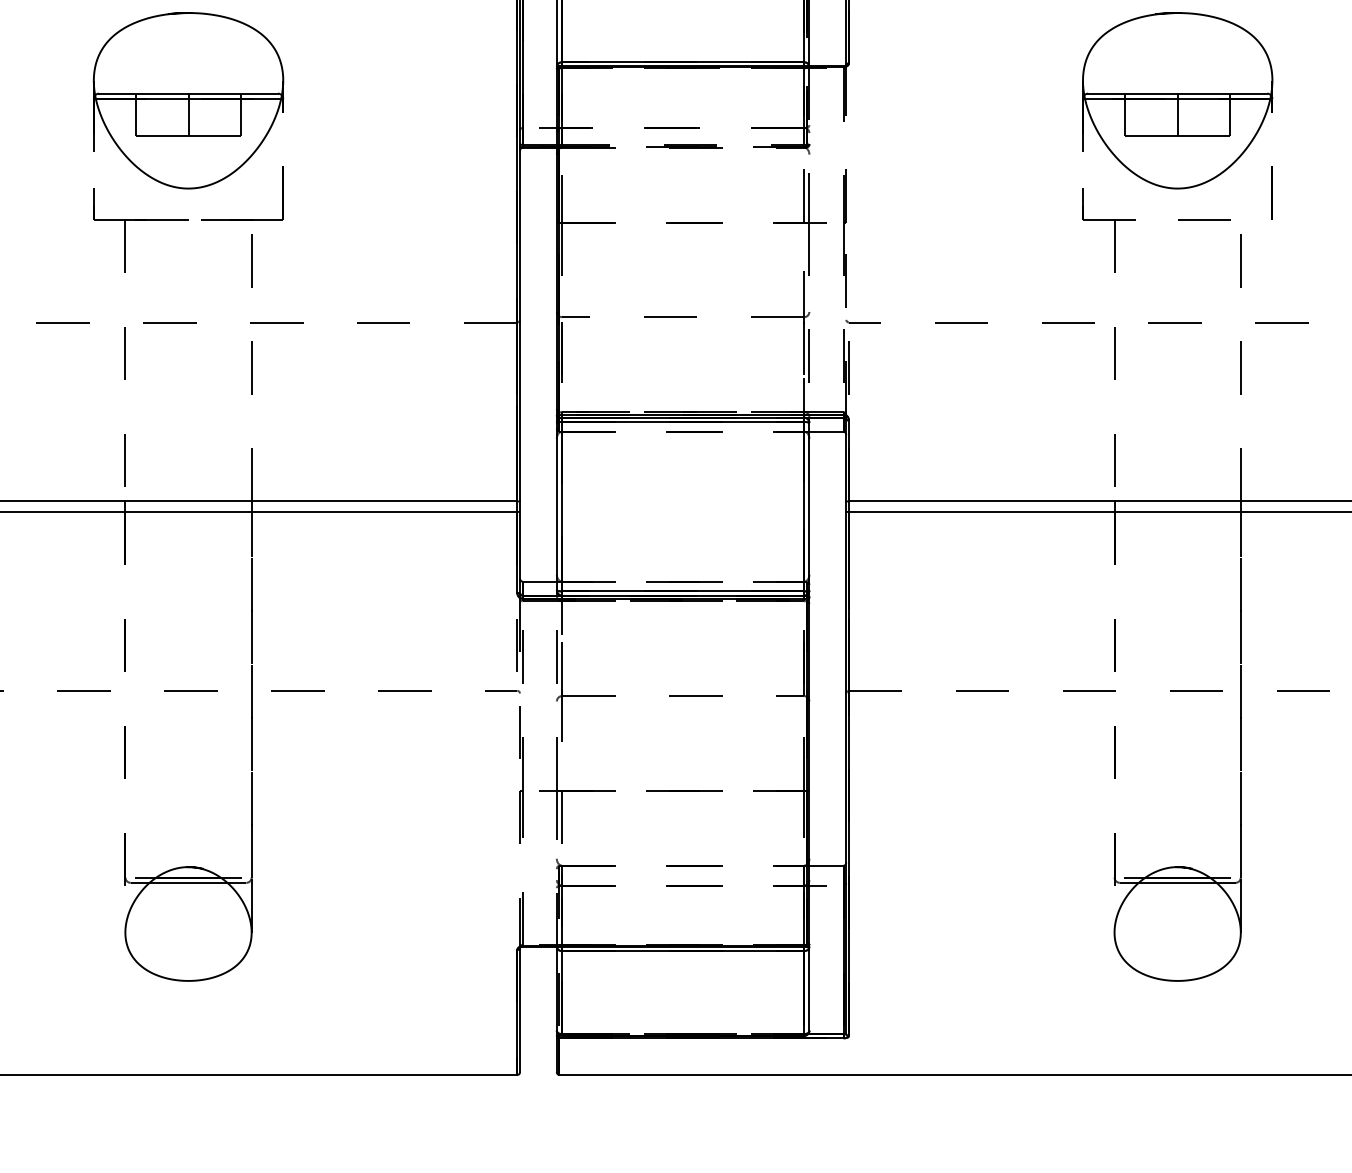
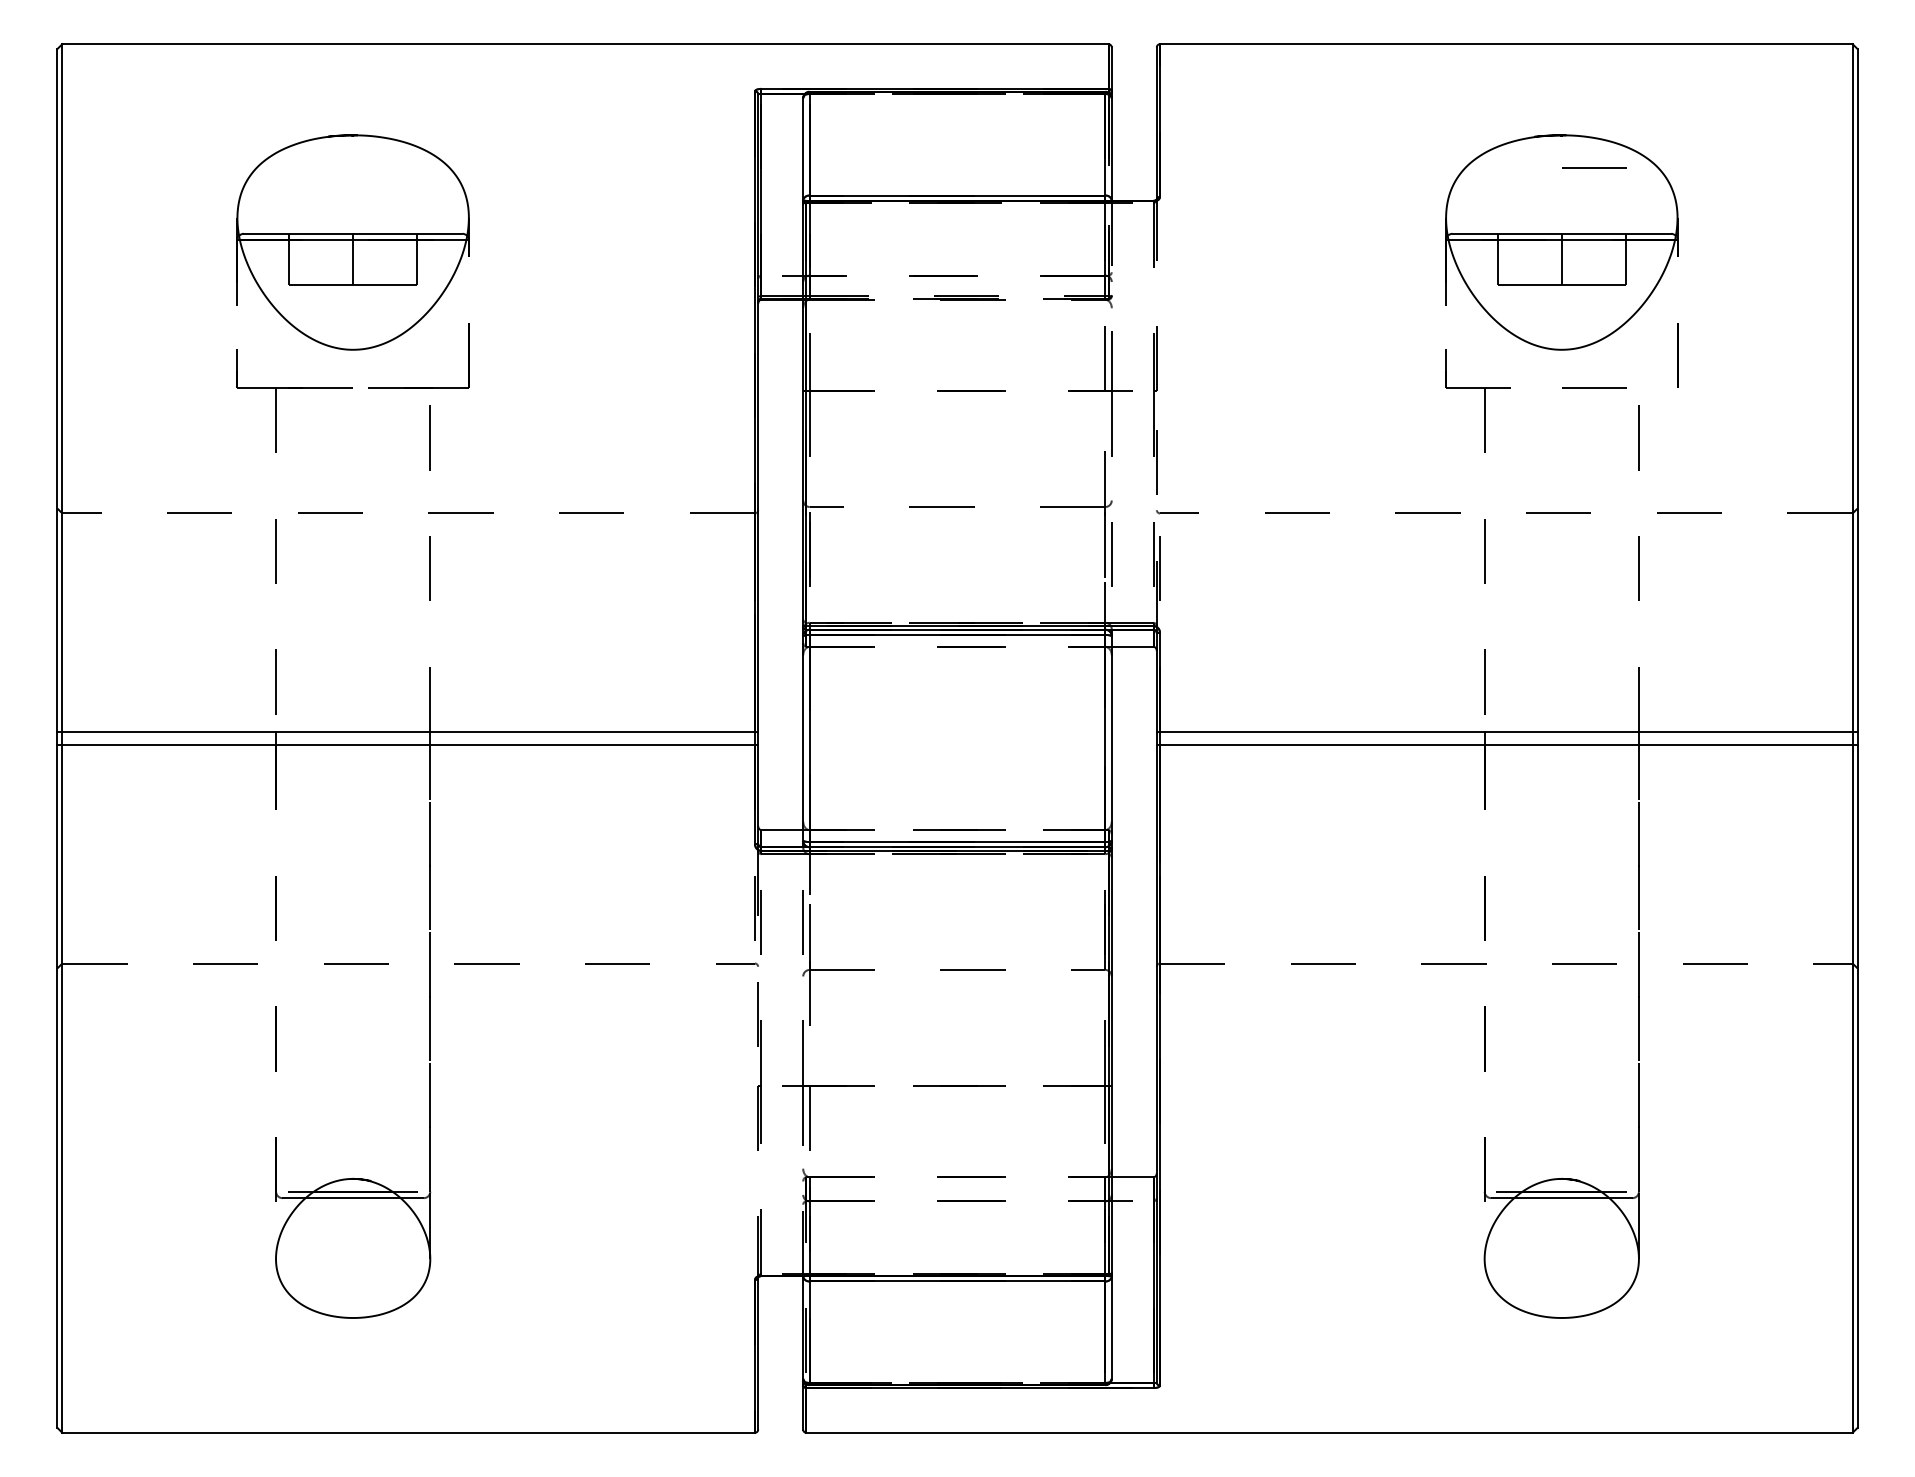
line: (1204, 39) -> (1594, 167), added

